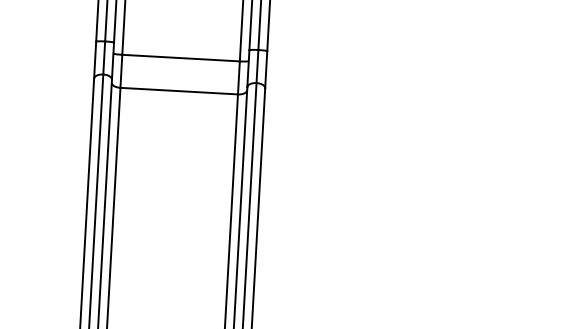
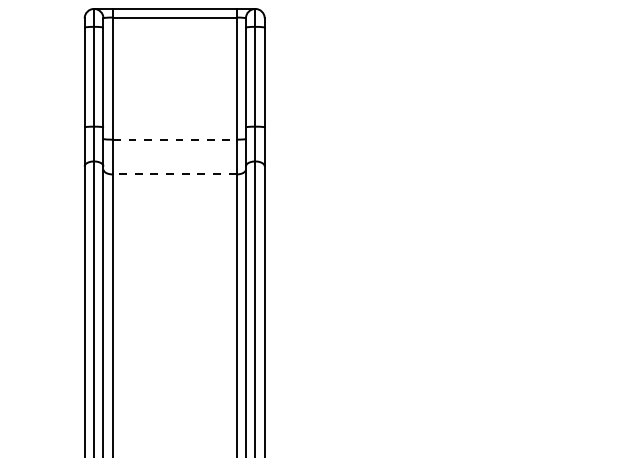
line: (180, 57) -> (174, 139), solid -> dashed
line: (179, 91) -> (174, 174), solid -> dashed

